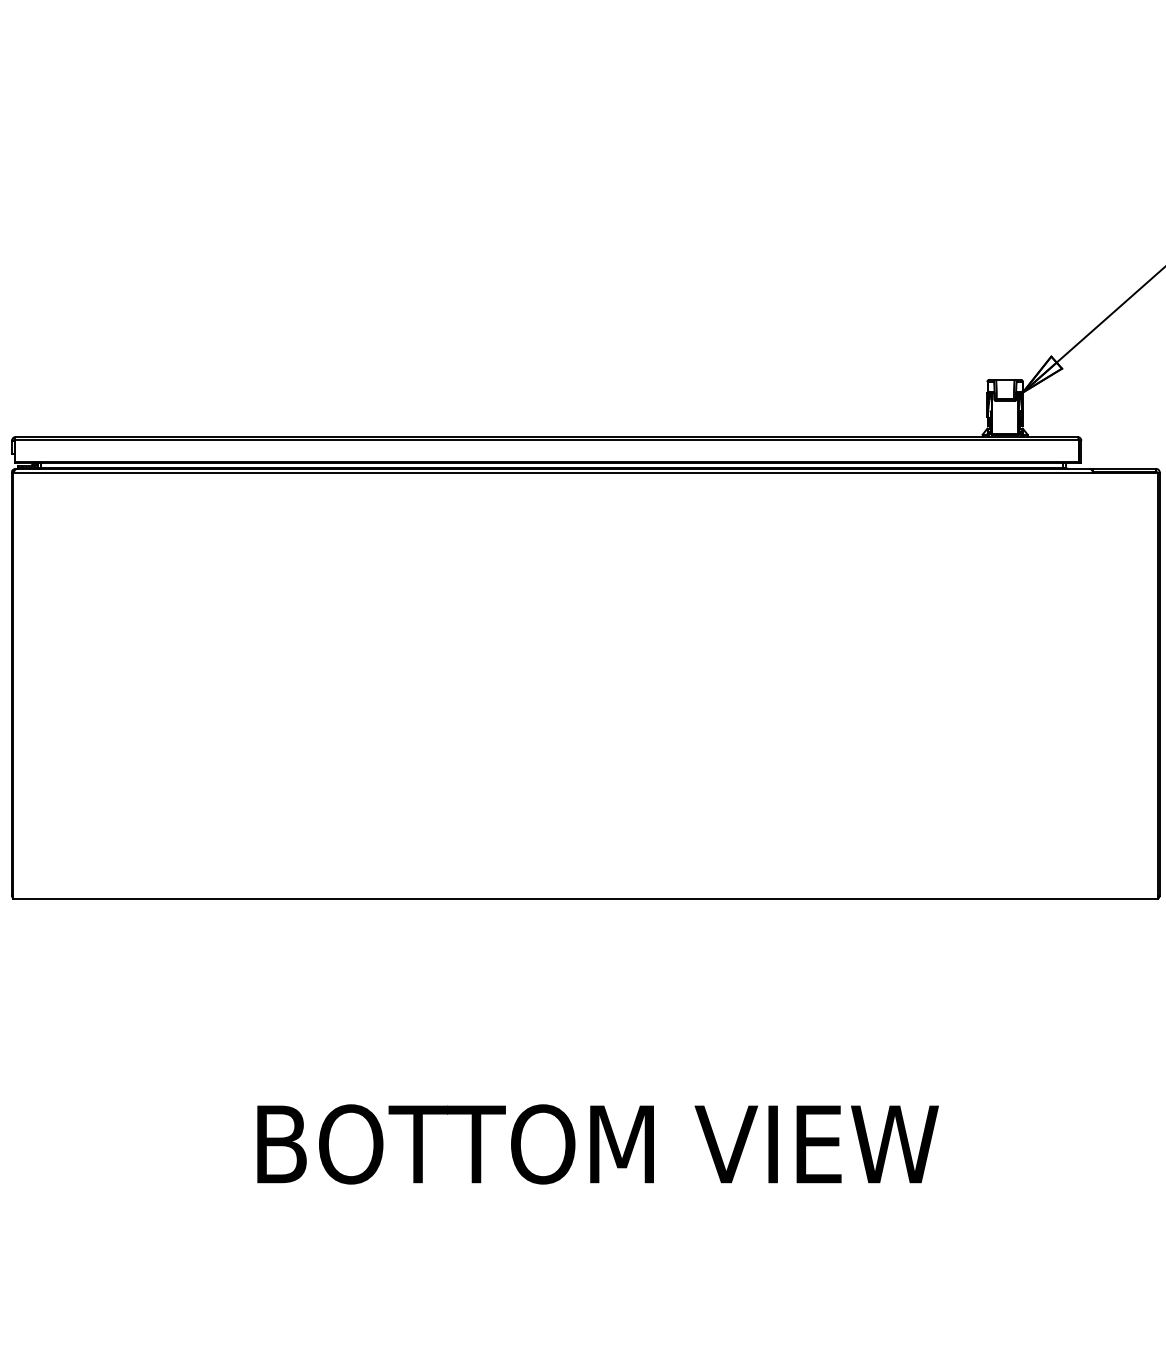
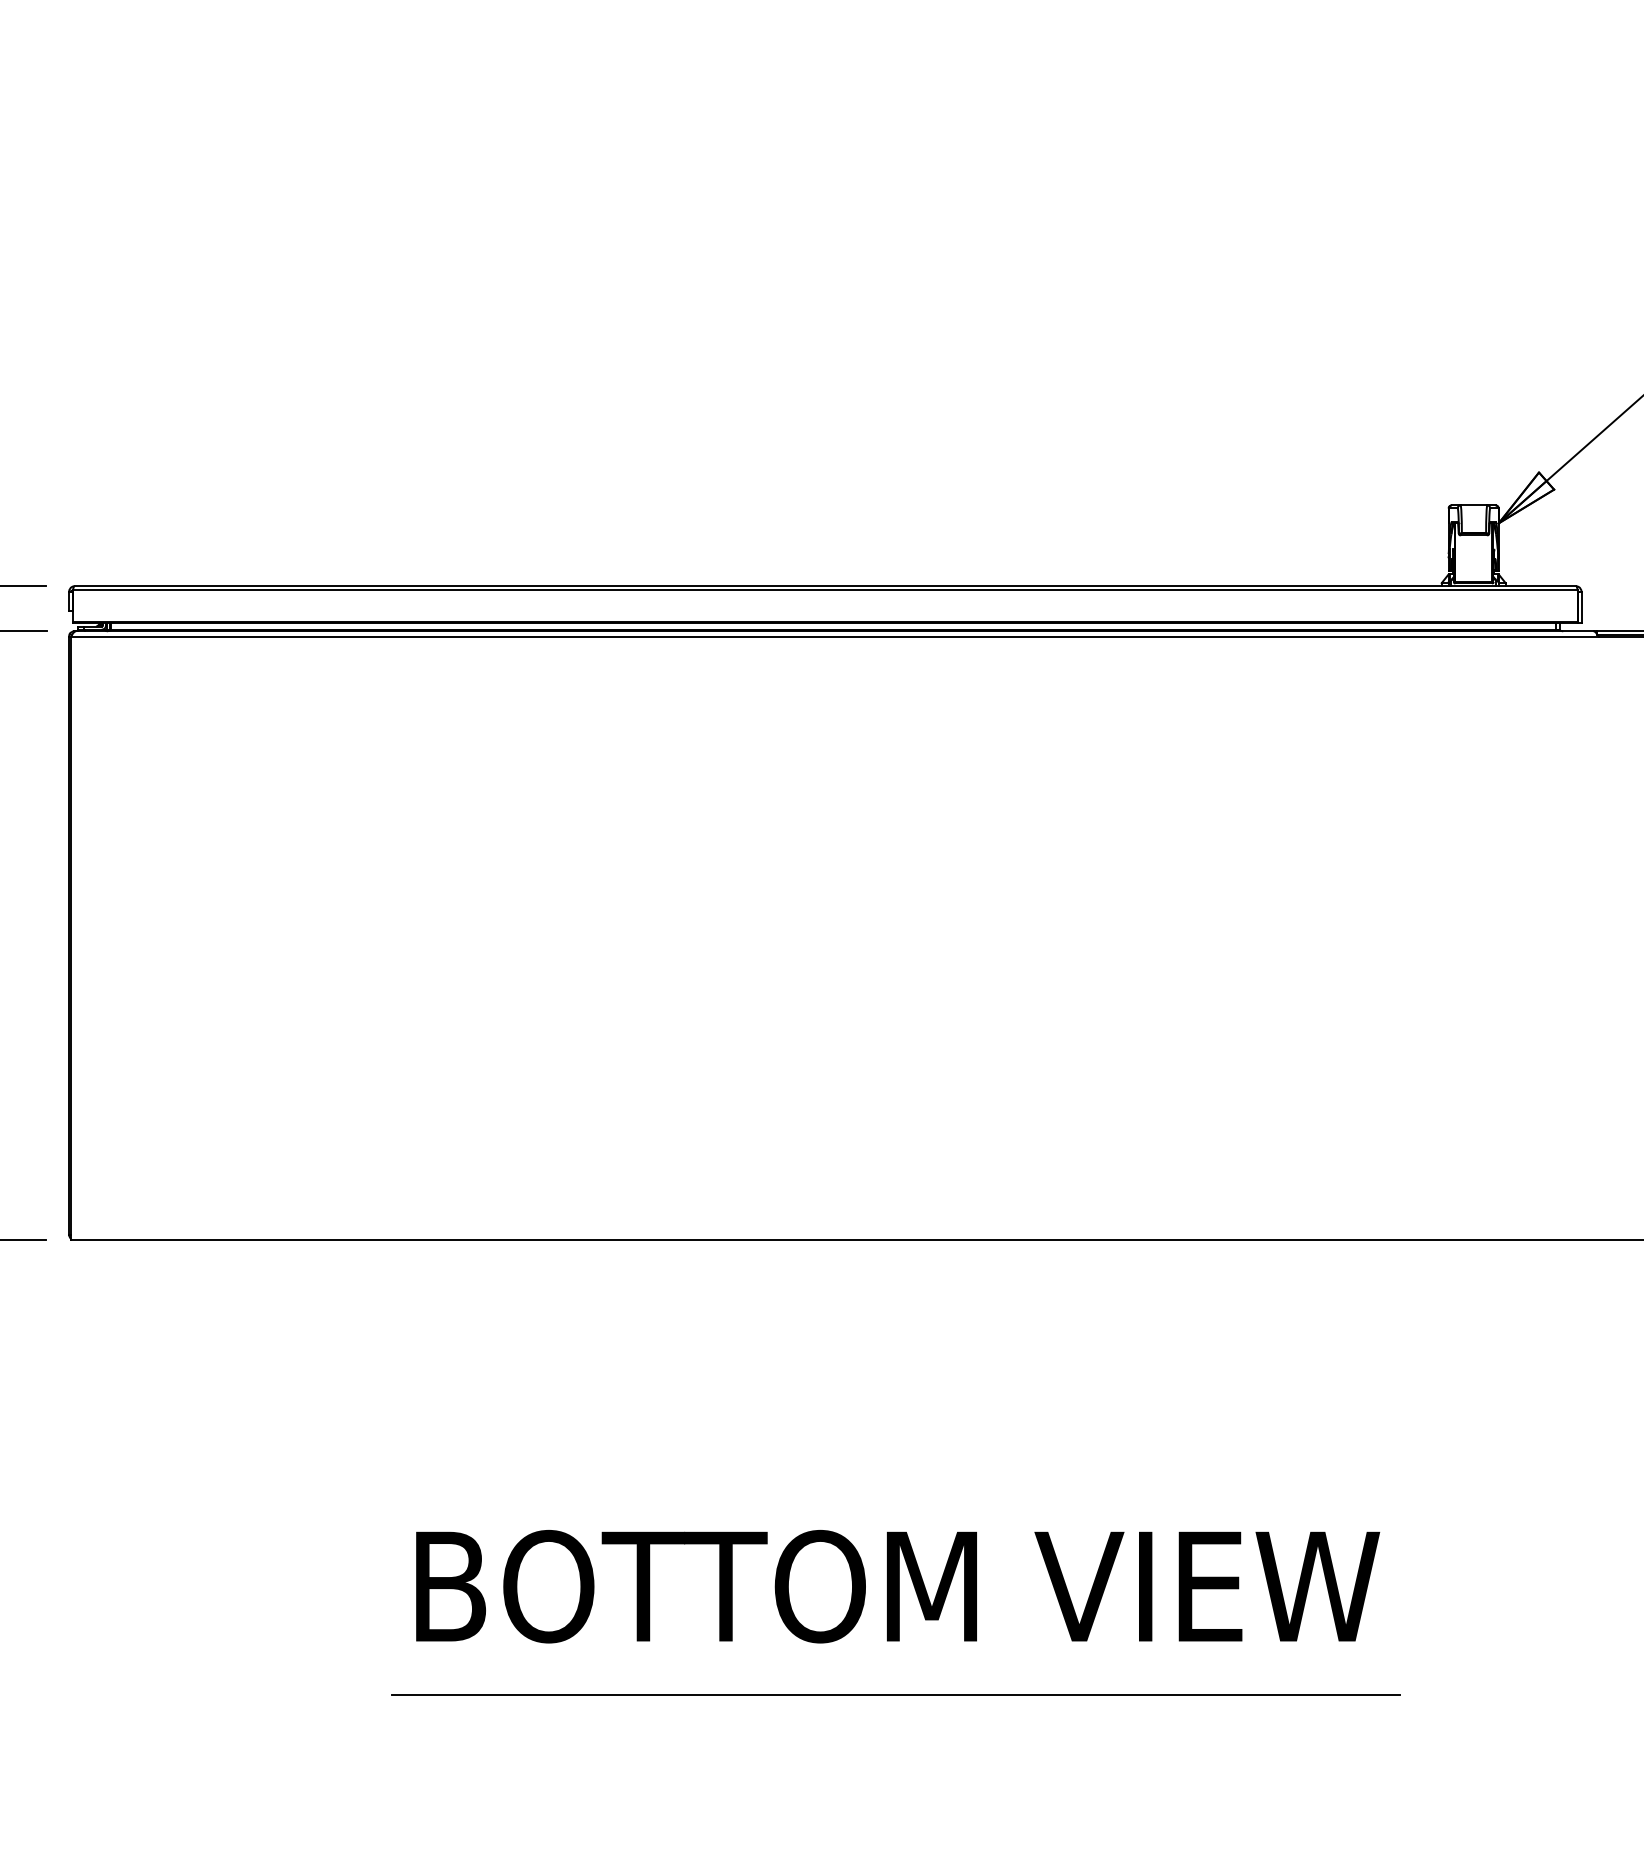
line: (596, 1221) -> (895, 1695), added

